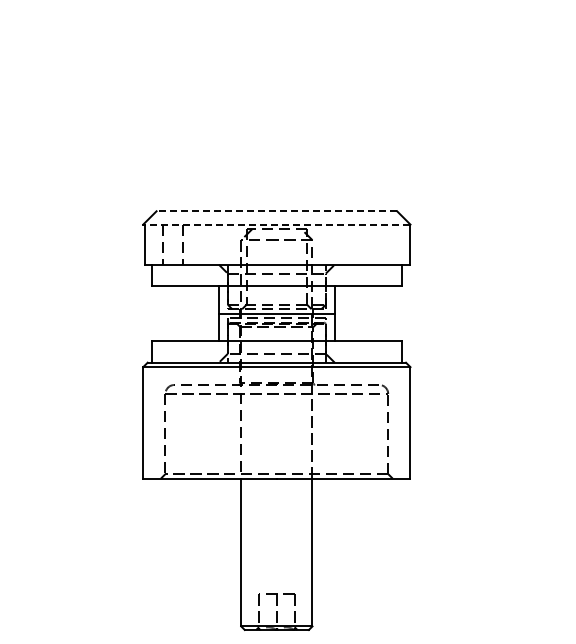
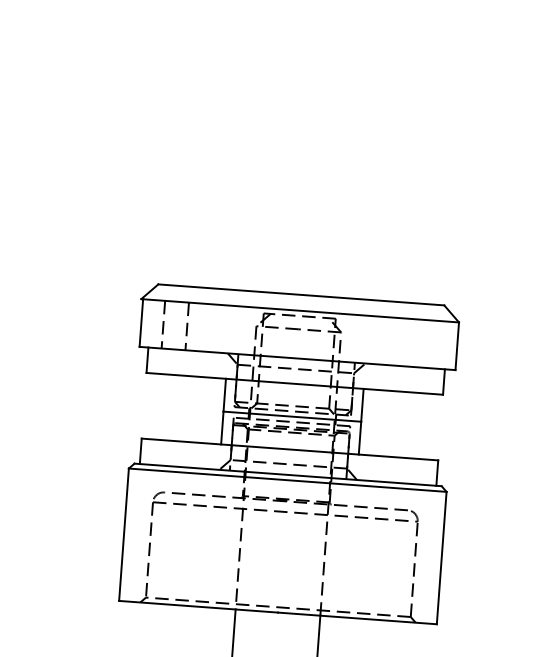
line: (276, 211) -> (300, 295), dashed -> solid
line: (277, 224) -> (300, 310), dashed -> solid

